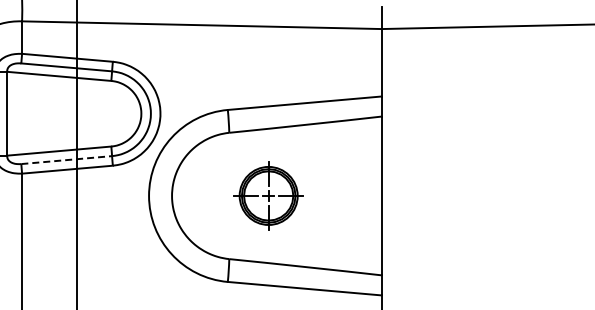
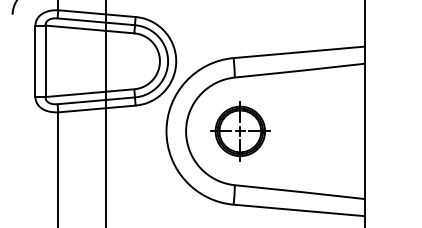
line: (66, 160) -> (96, 101), dashed -> solid
part: (268, 195) -> (240, 131), moved

